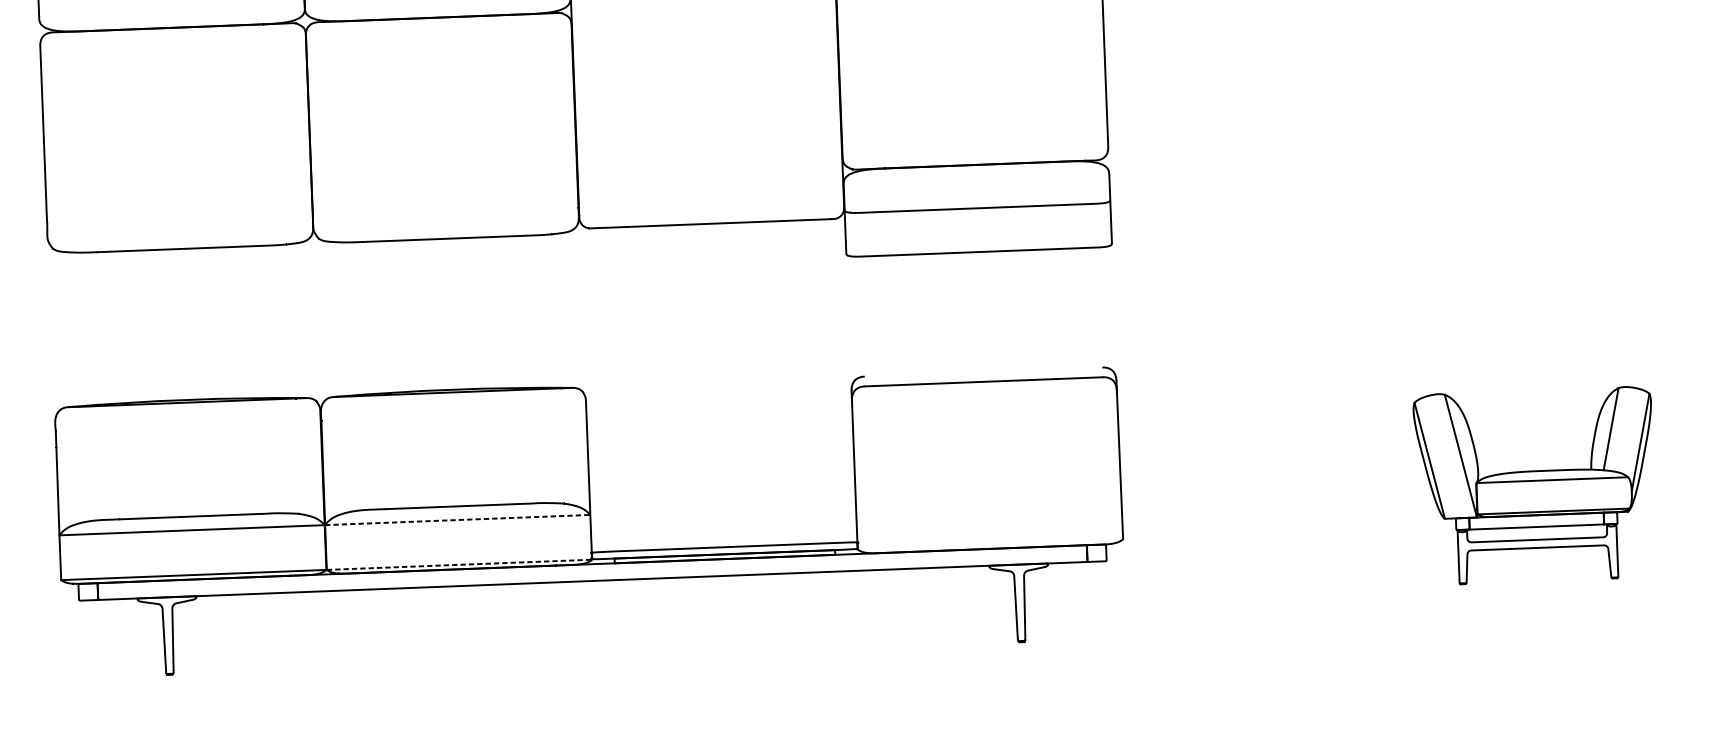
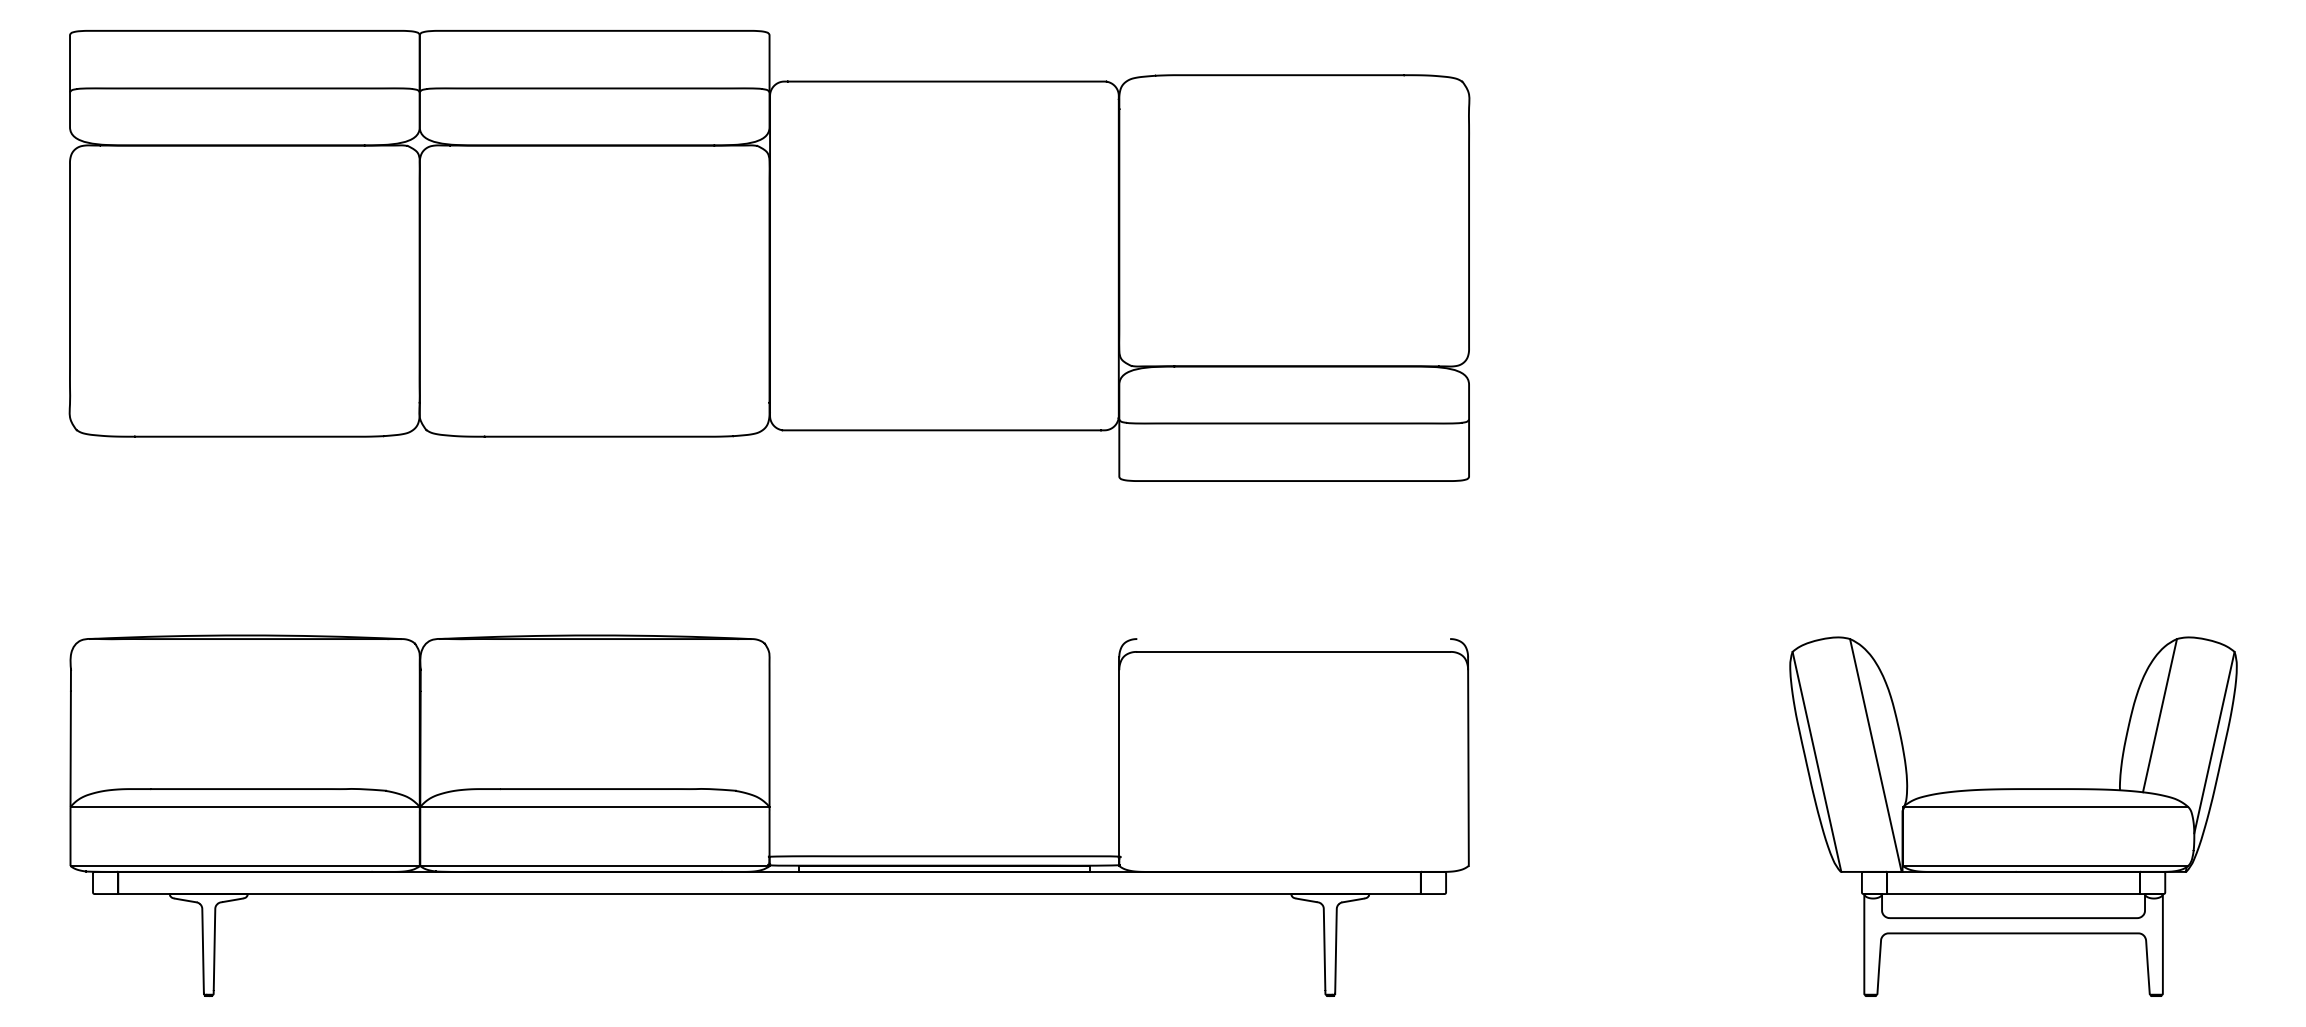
part: (1535, 485) -> (2013, 816), size x1.43
line: (457, 520) -> (594, 807), dashed -> solid
line: (459, 565) -> (594, 866), dashed -> solid

